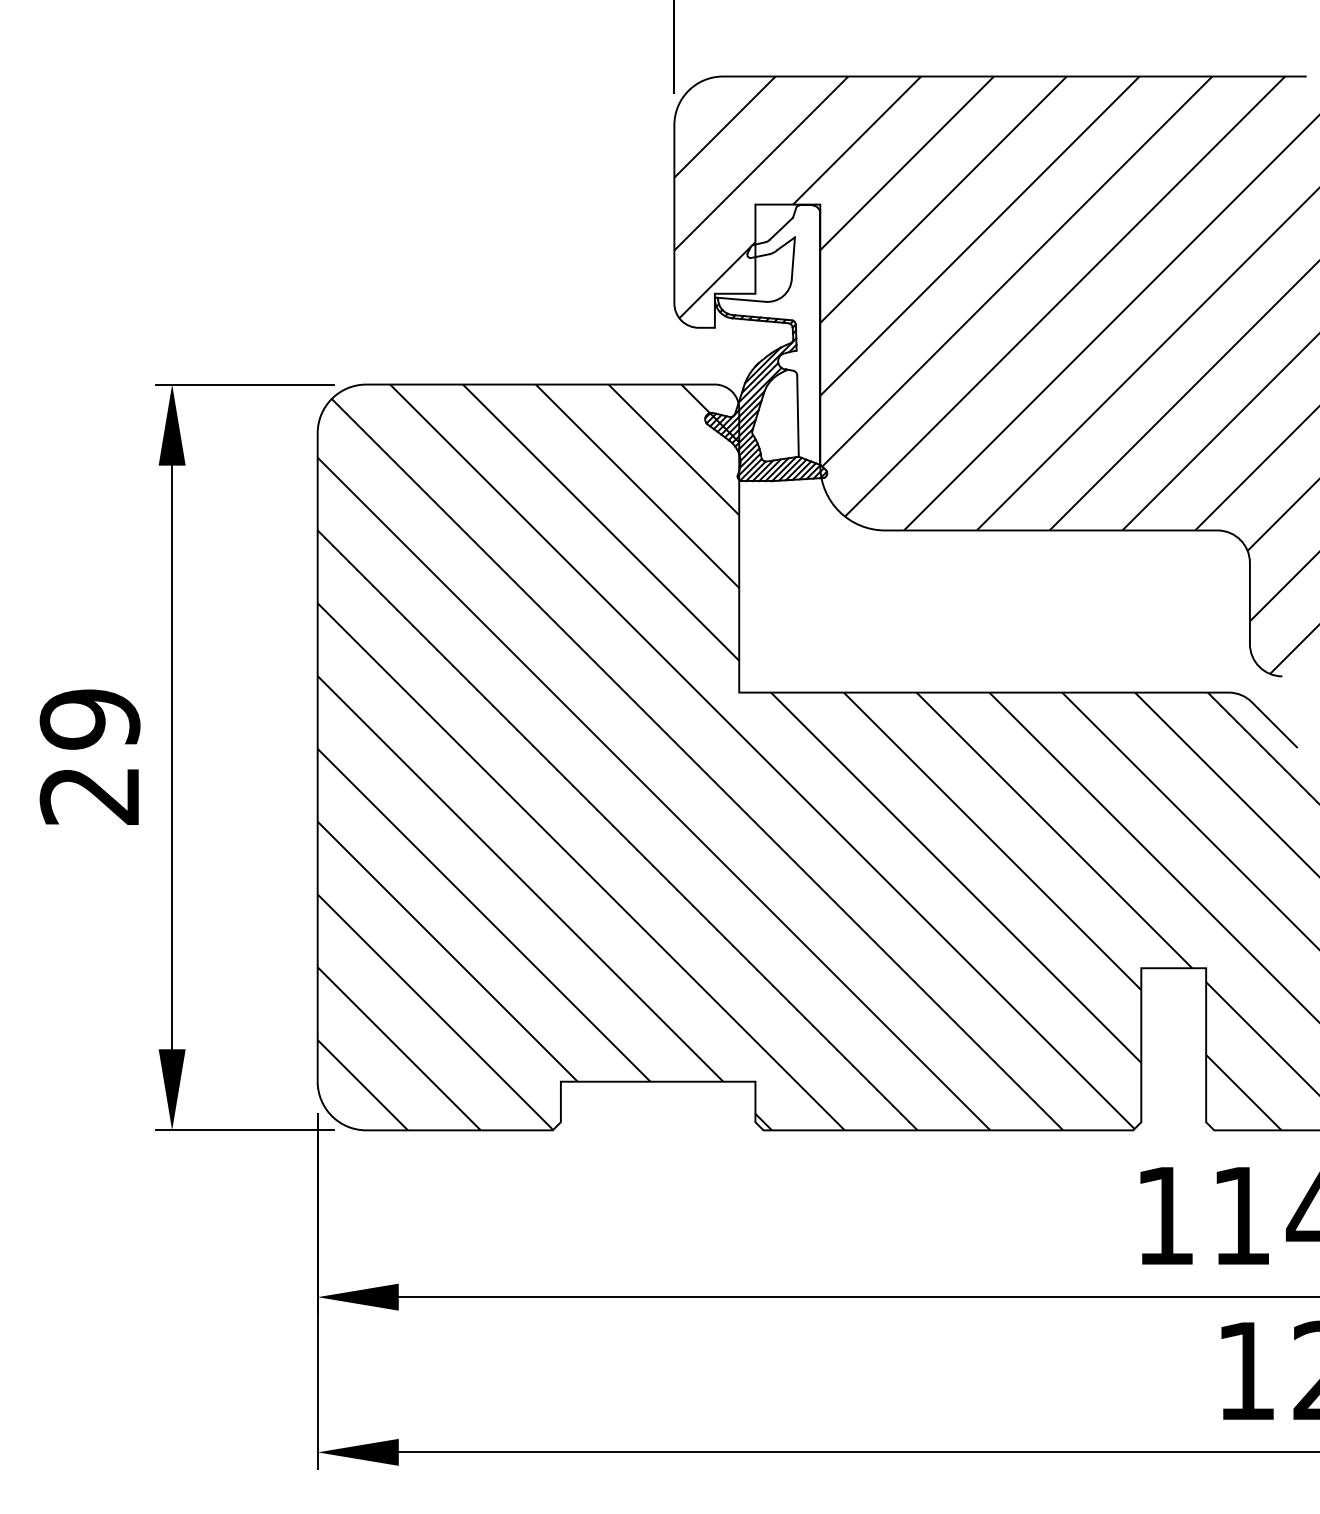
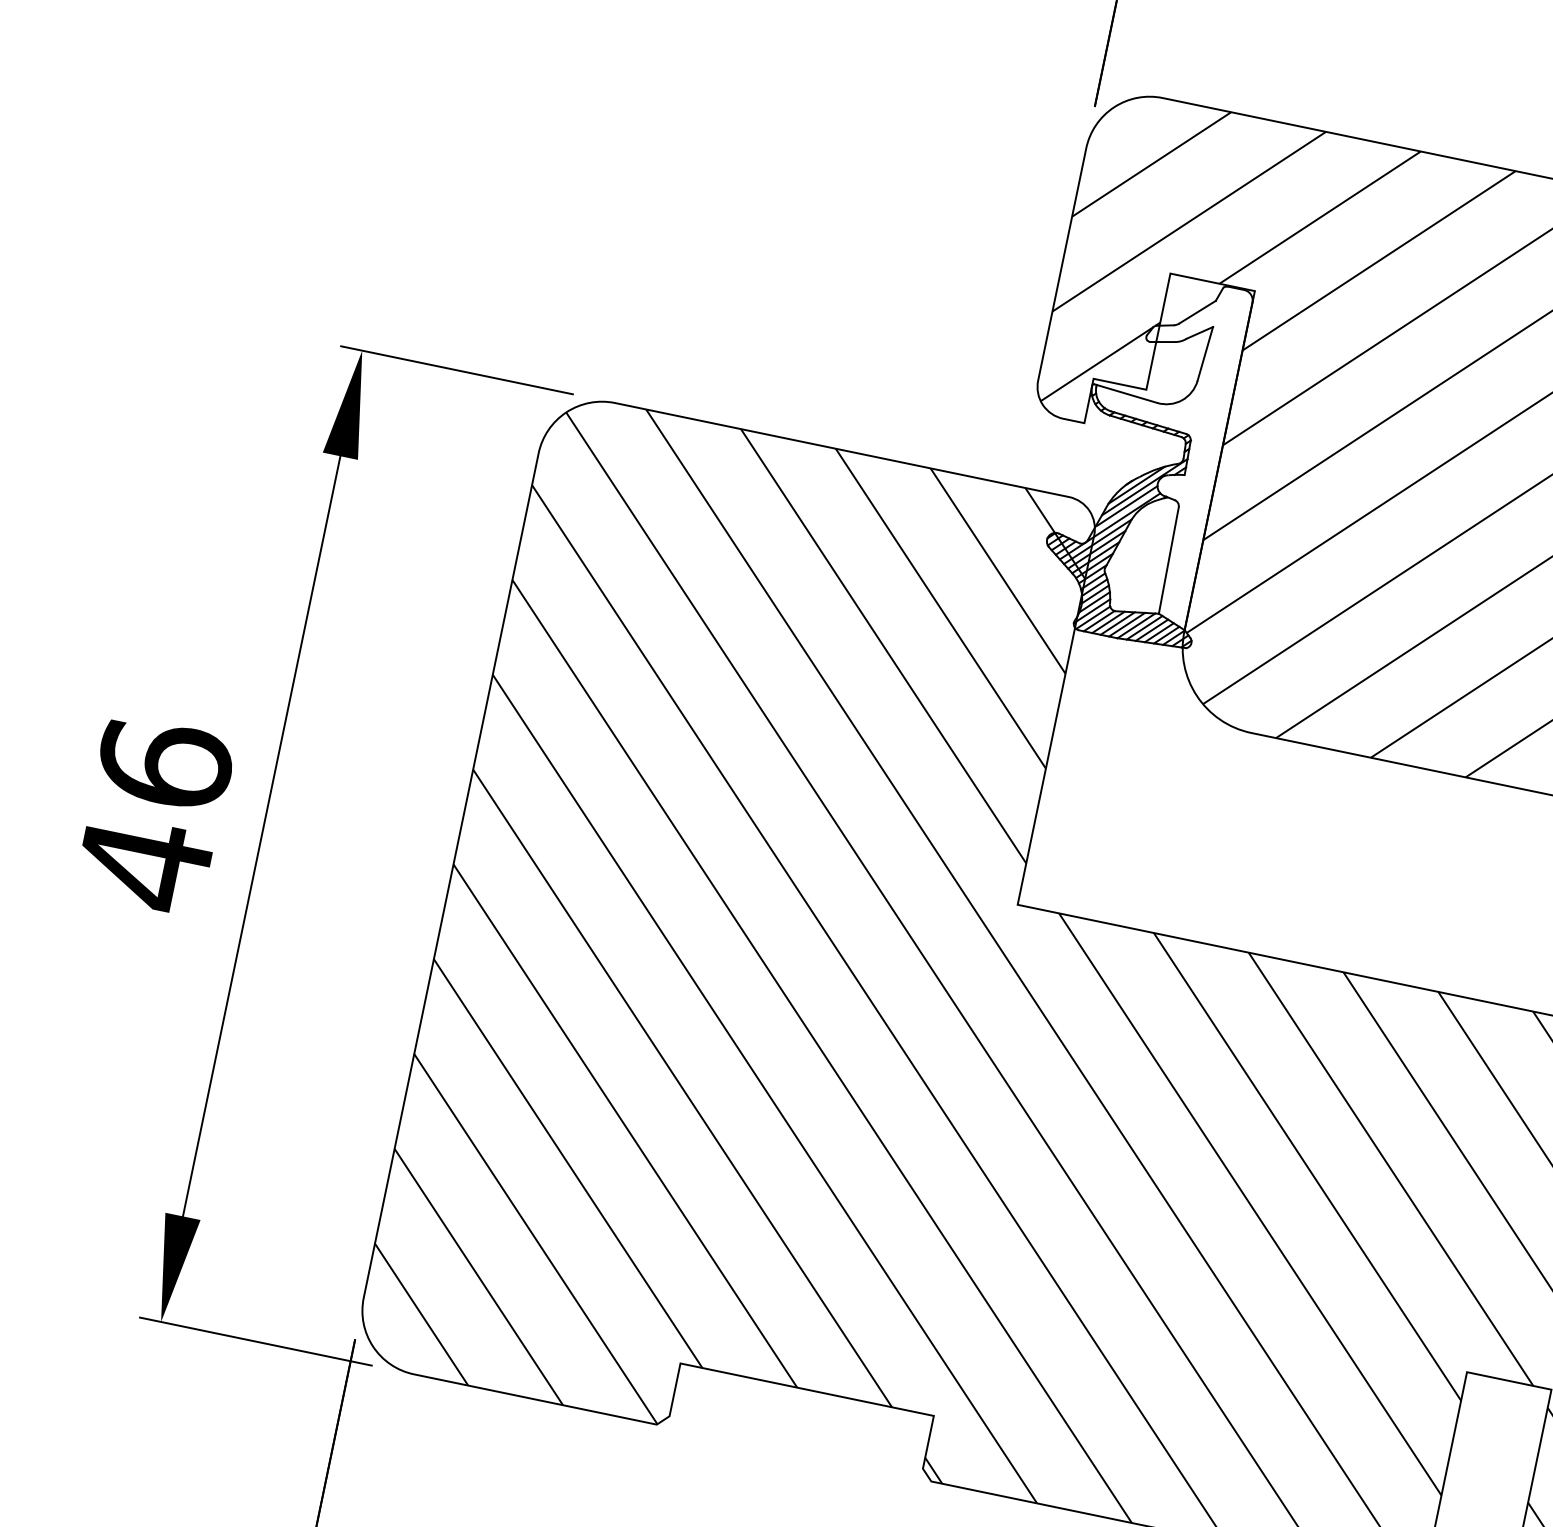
text: (89, 757) -> (154, 814), 29 -> 46

